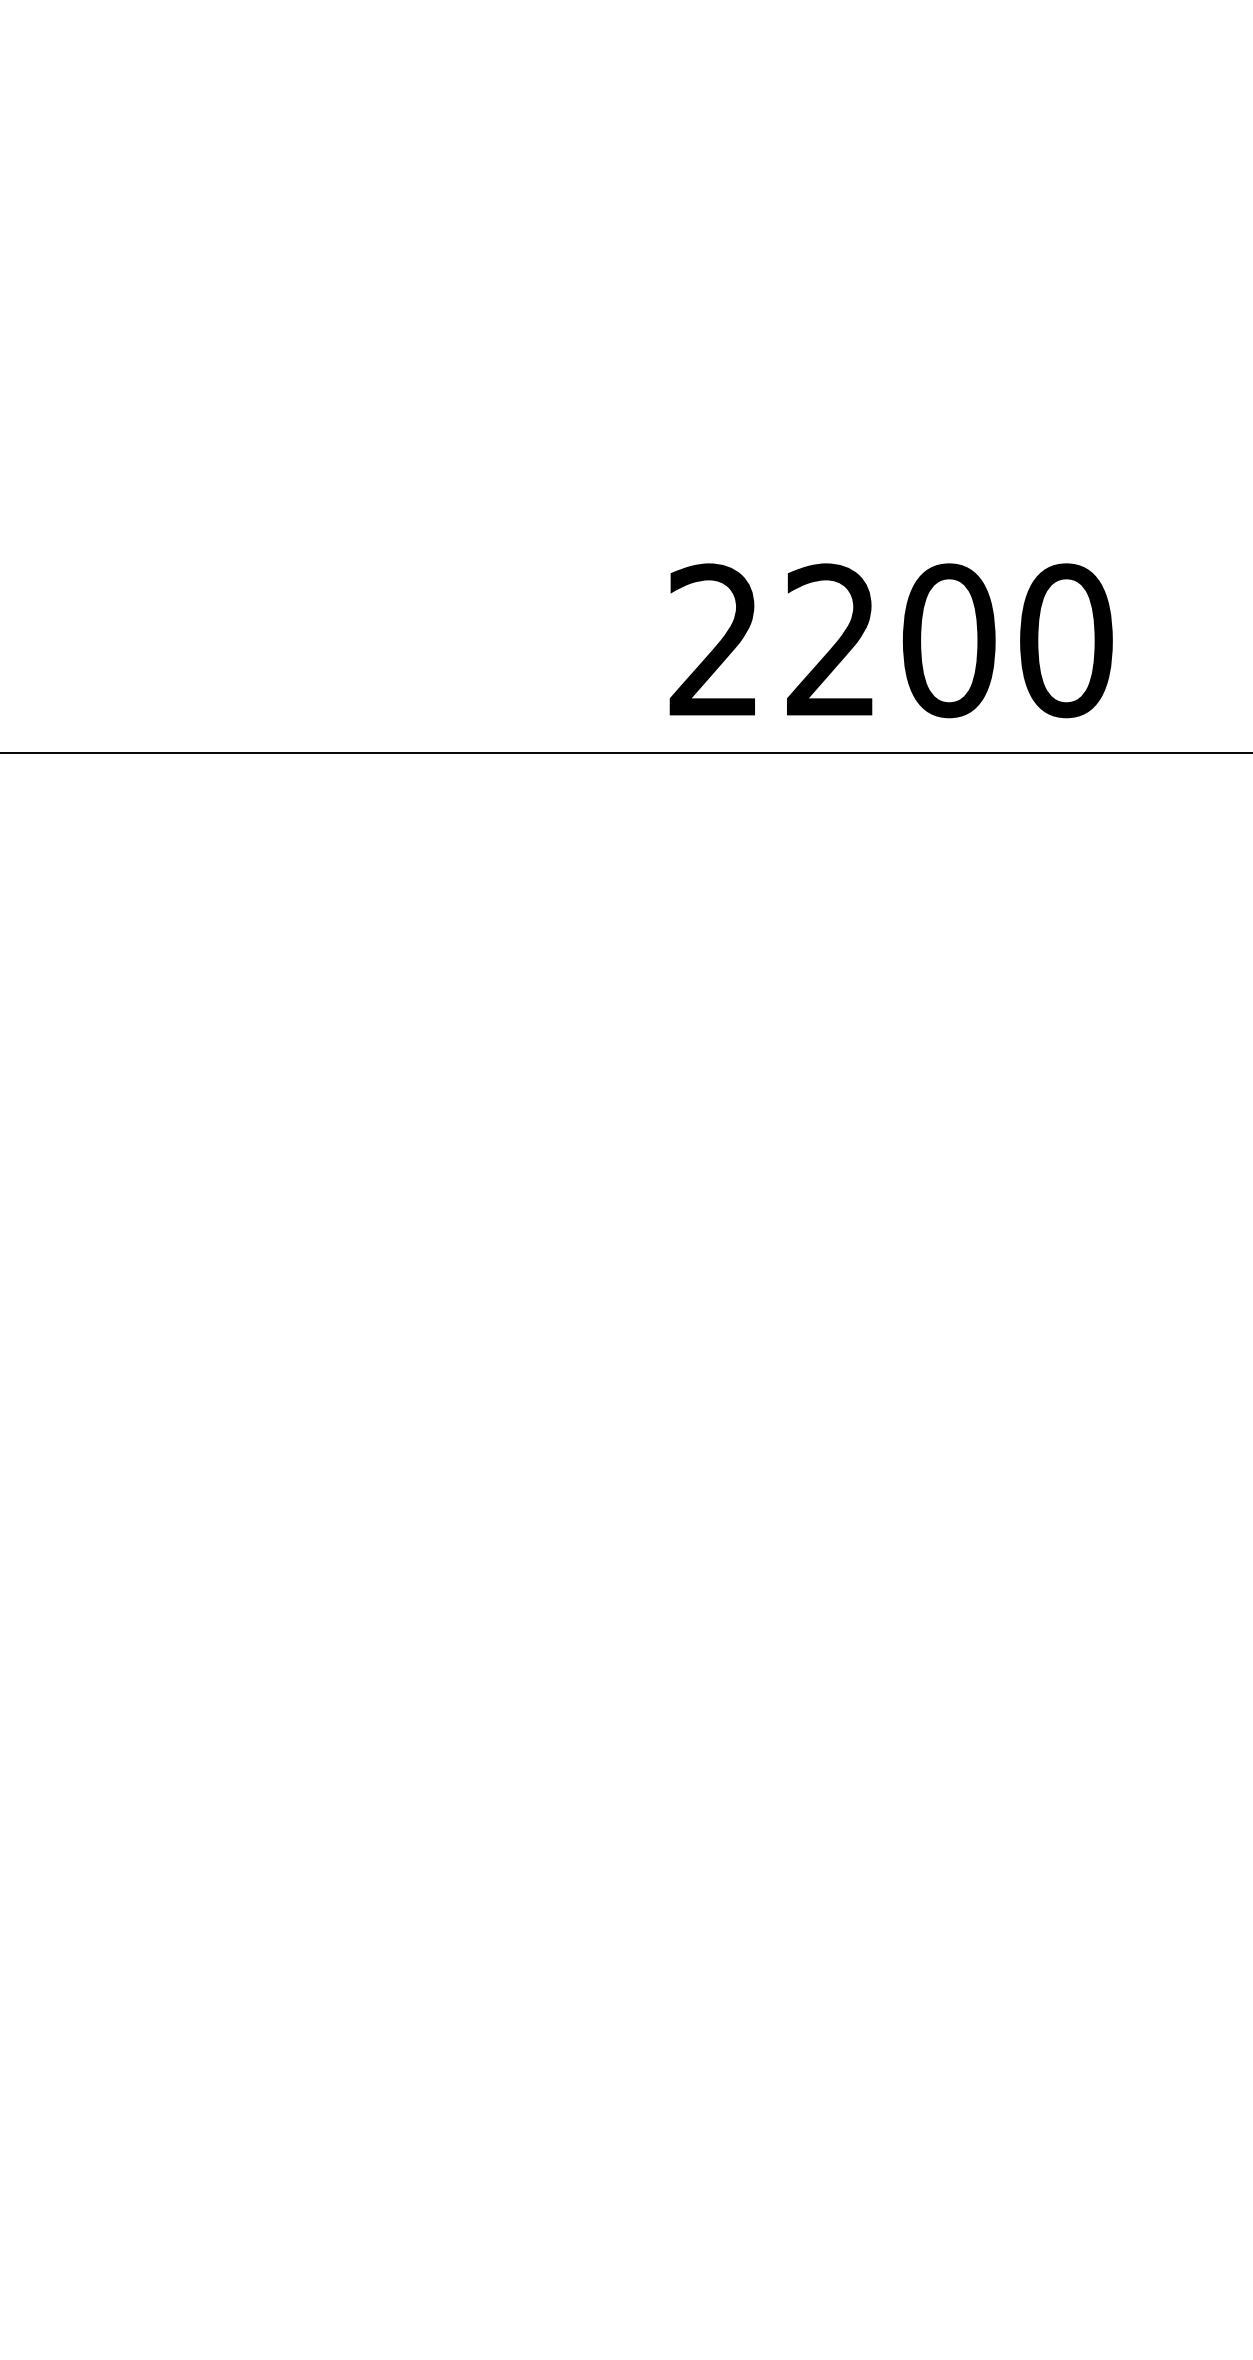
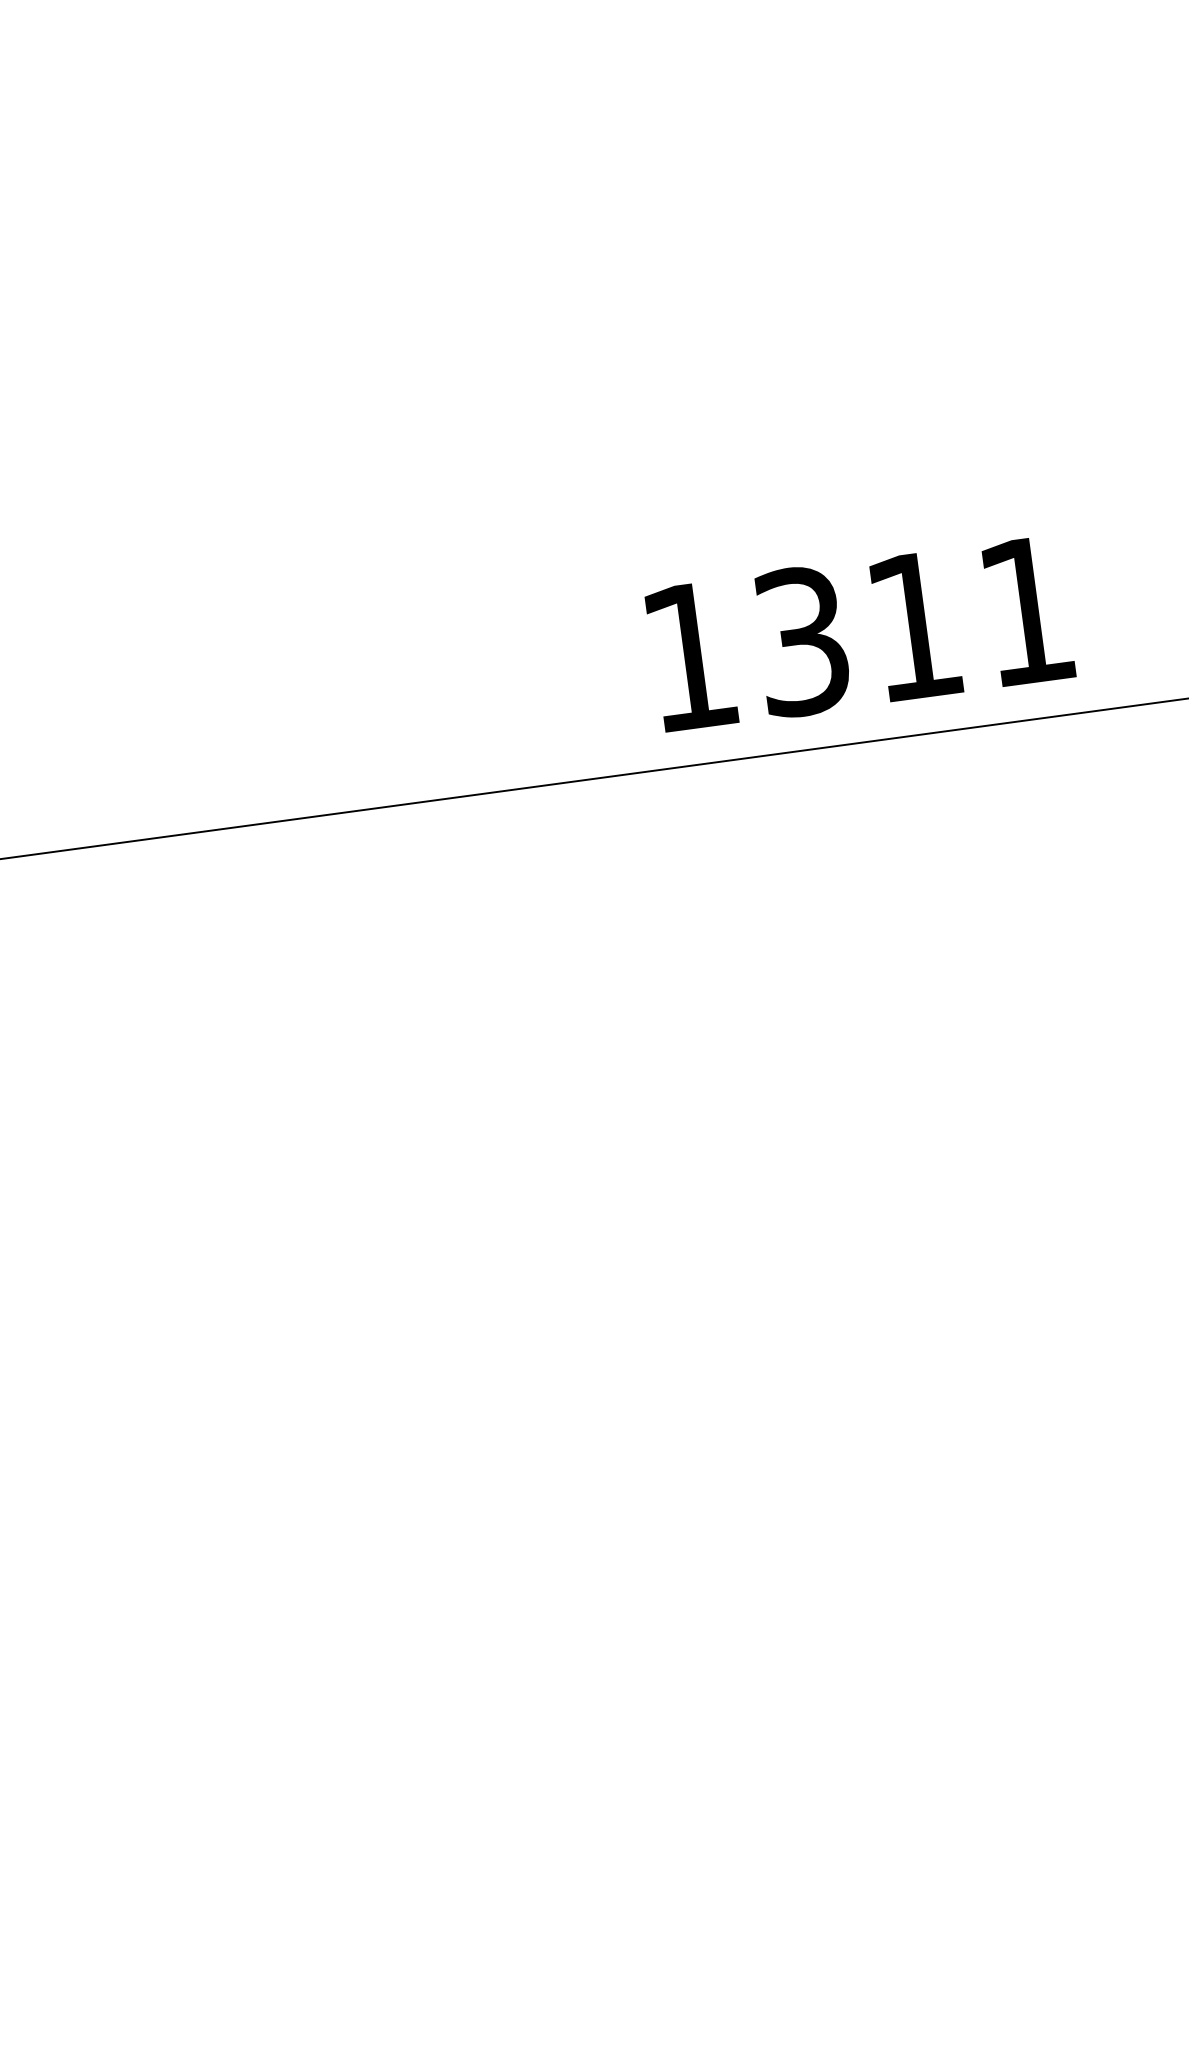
text: (890, 640) -> (858, 633), 2200 -> 1311

